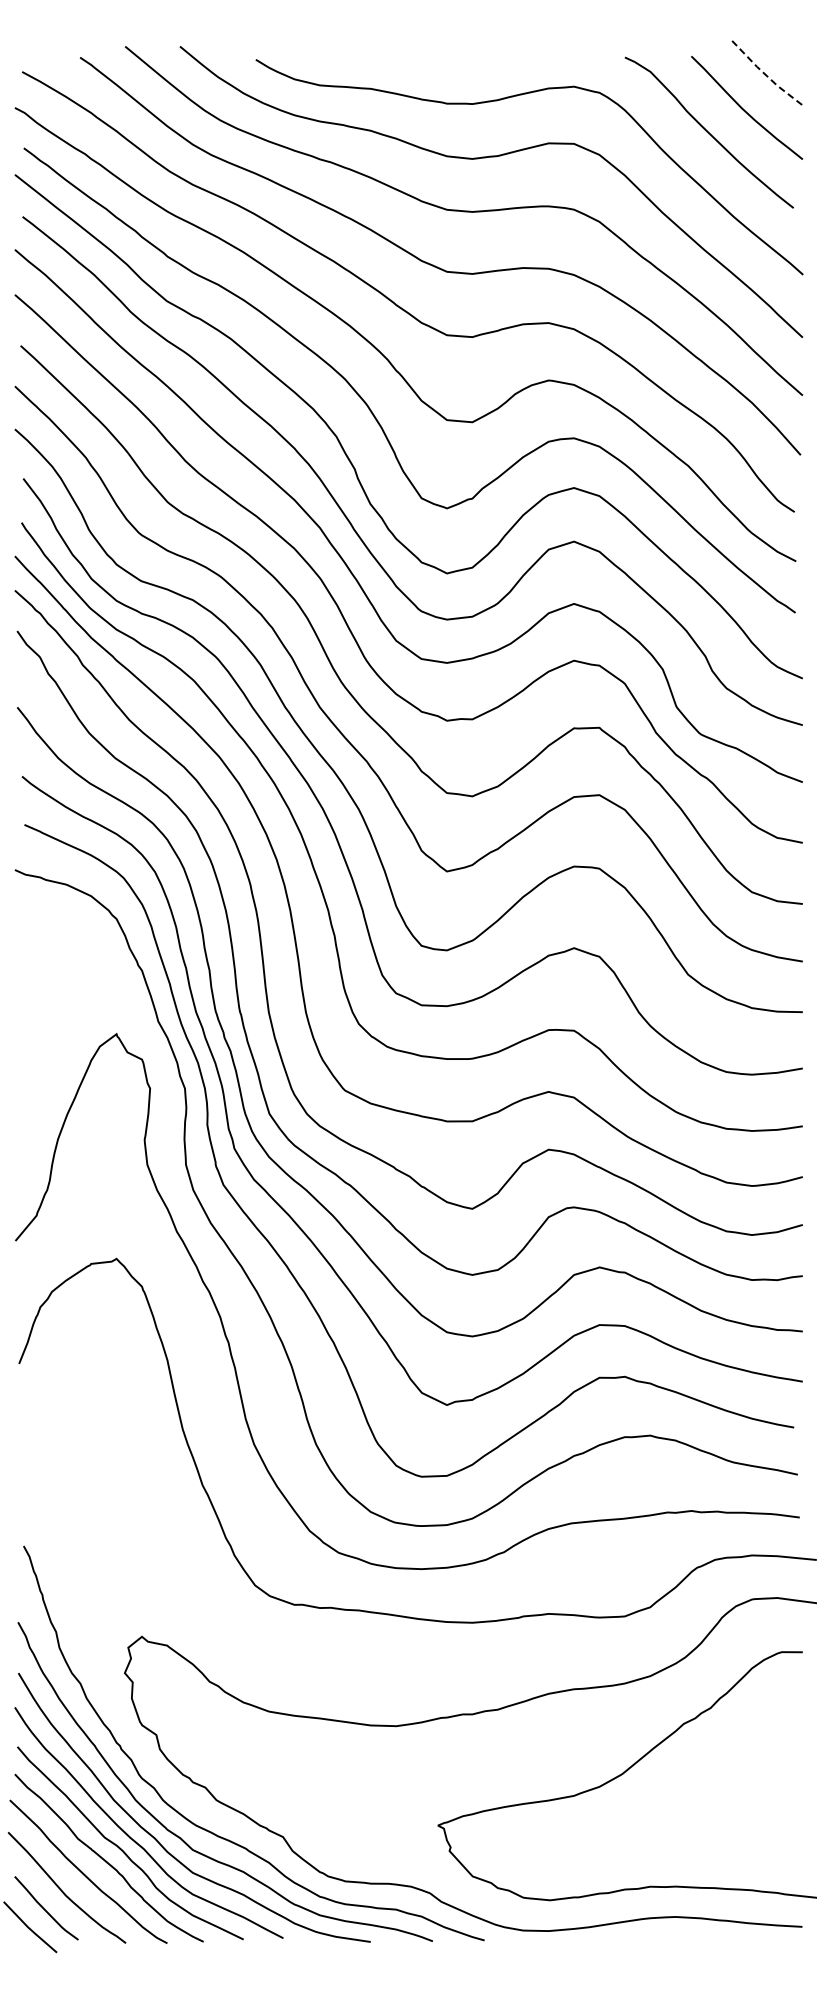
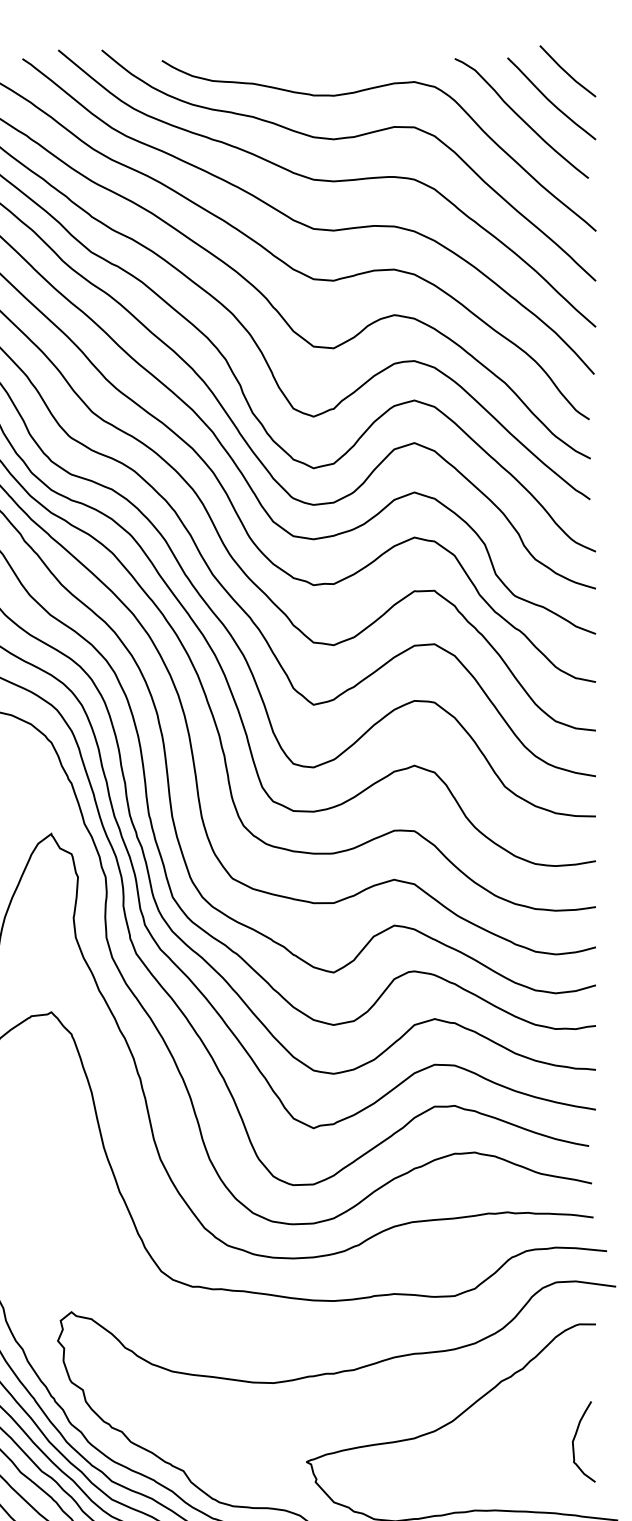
line: (766, 75) -> (567, 73), dashed -> solid
curve: (776, 1795) -> (575, 1438), added

